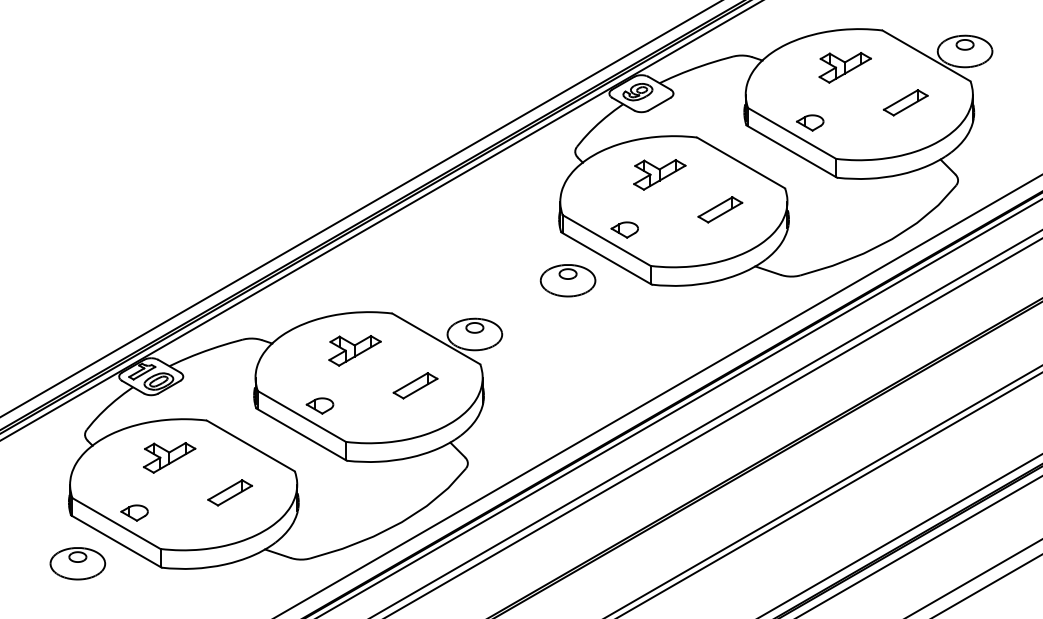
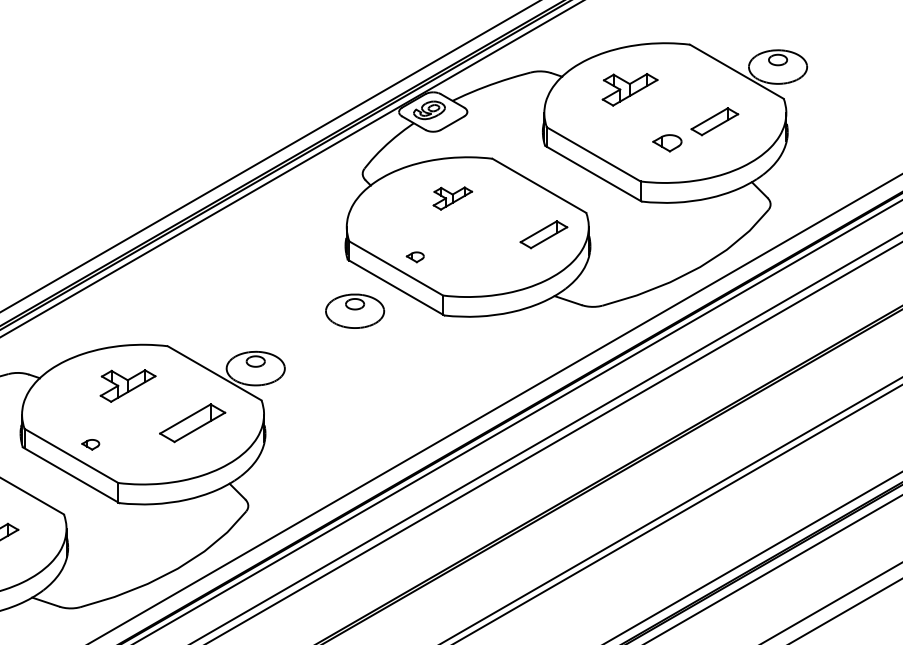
part: (844, 67) -> (629, 89), moved
part: (810, 122) -> (667, 142), moved
part: (659, 174) -> (452, 198), size x0.7
part: (720, 209) -> (544, 234), moved
part: (624, 229) -> (415, 256), size x0.6
part: (415, 385) -> (192, 422), size x1.4
part: (319, 405) -> (90, 444), size x0.6

